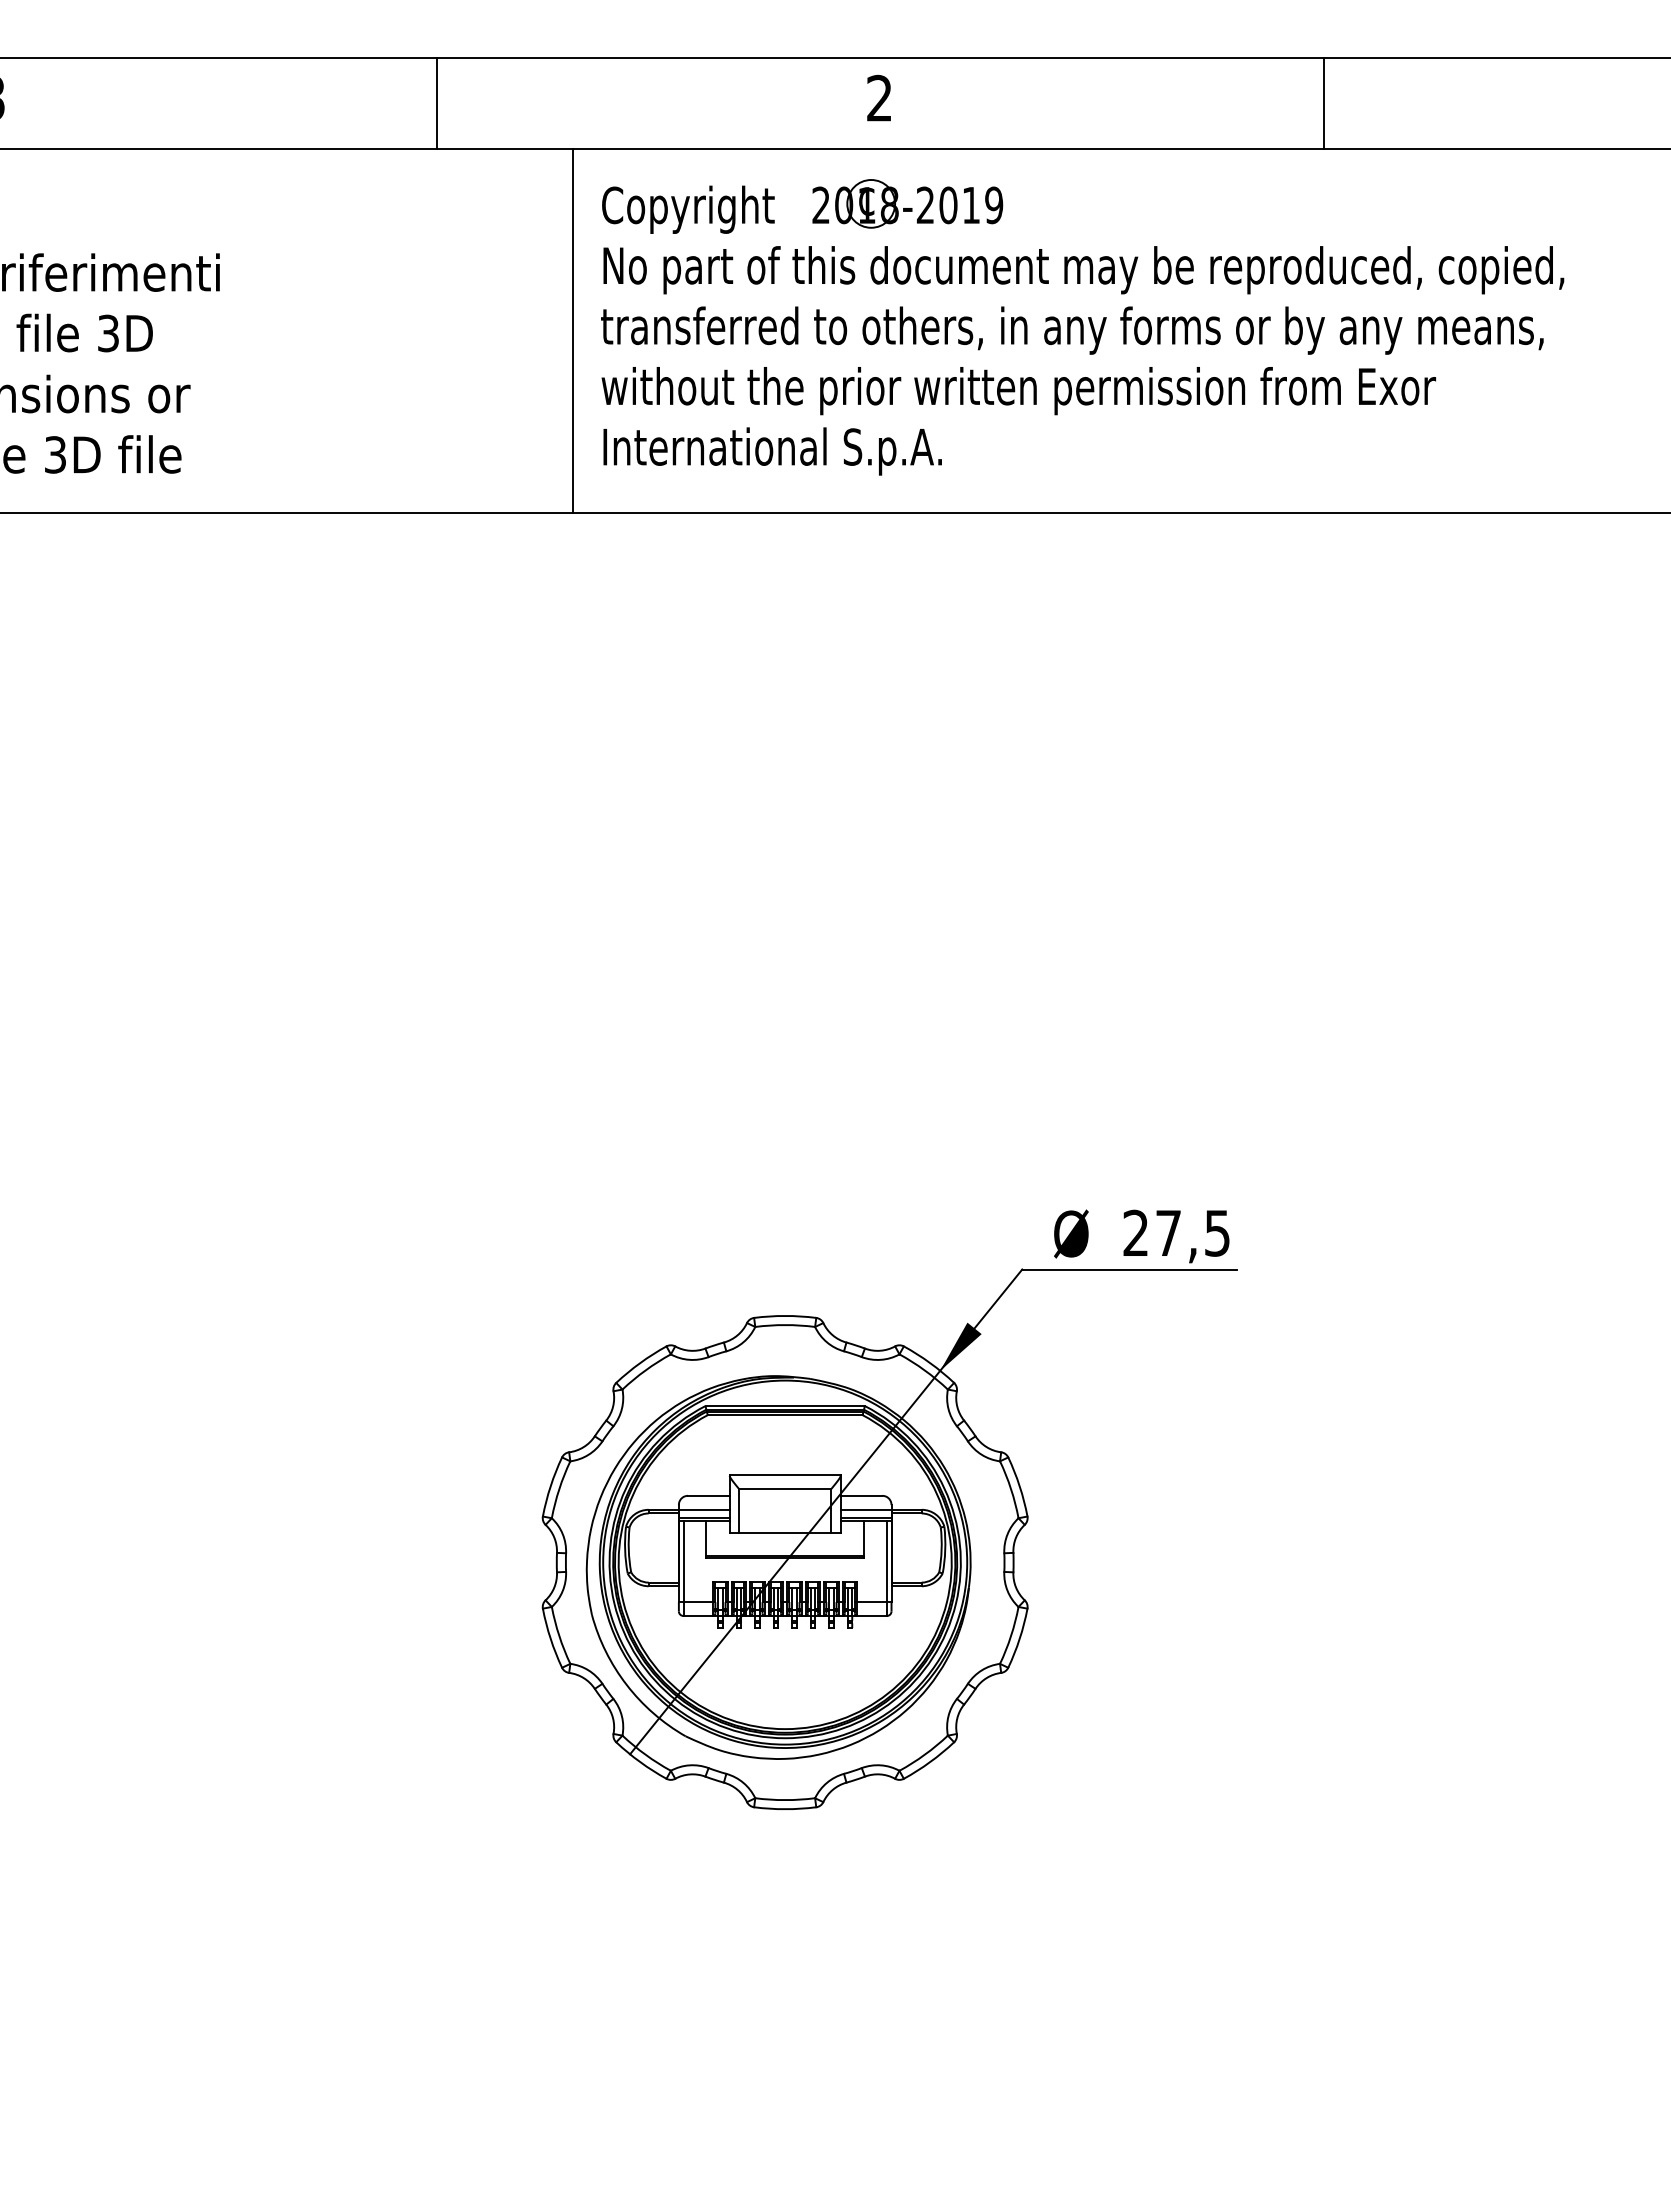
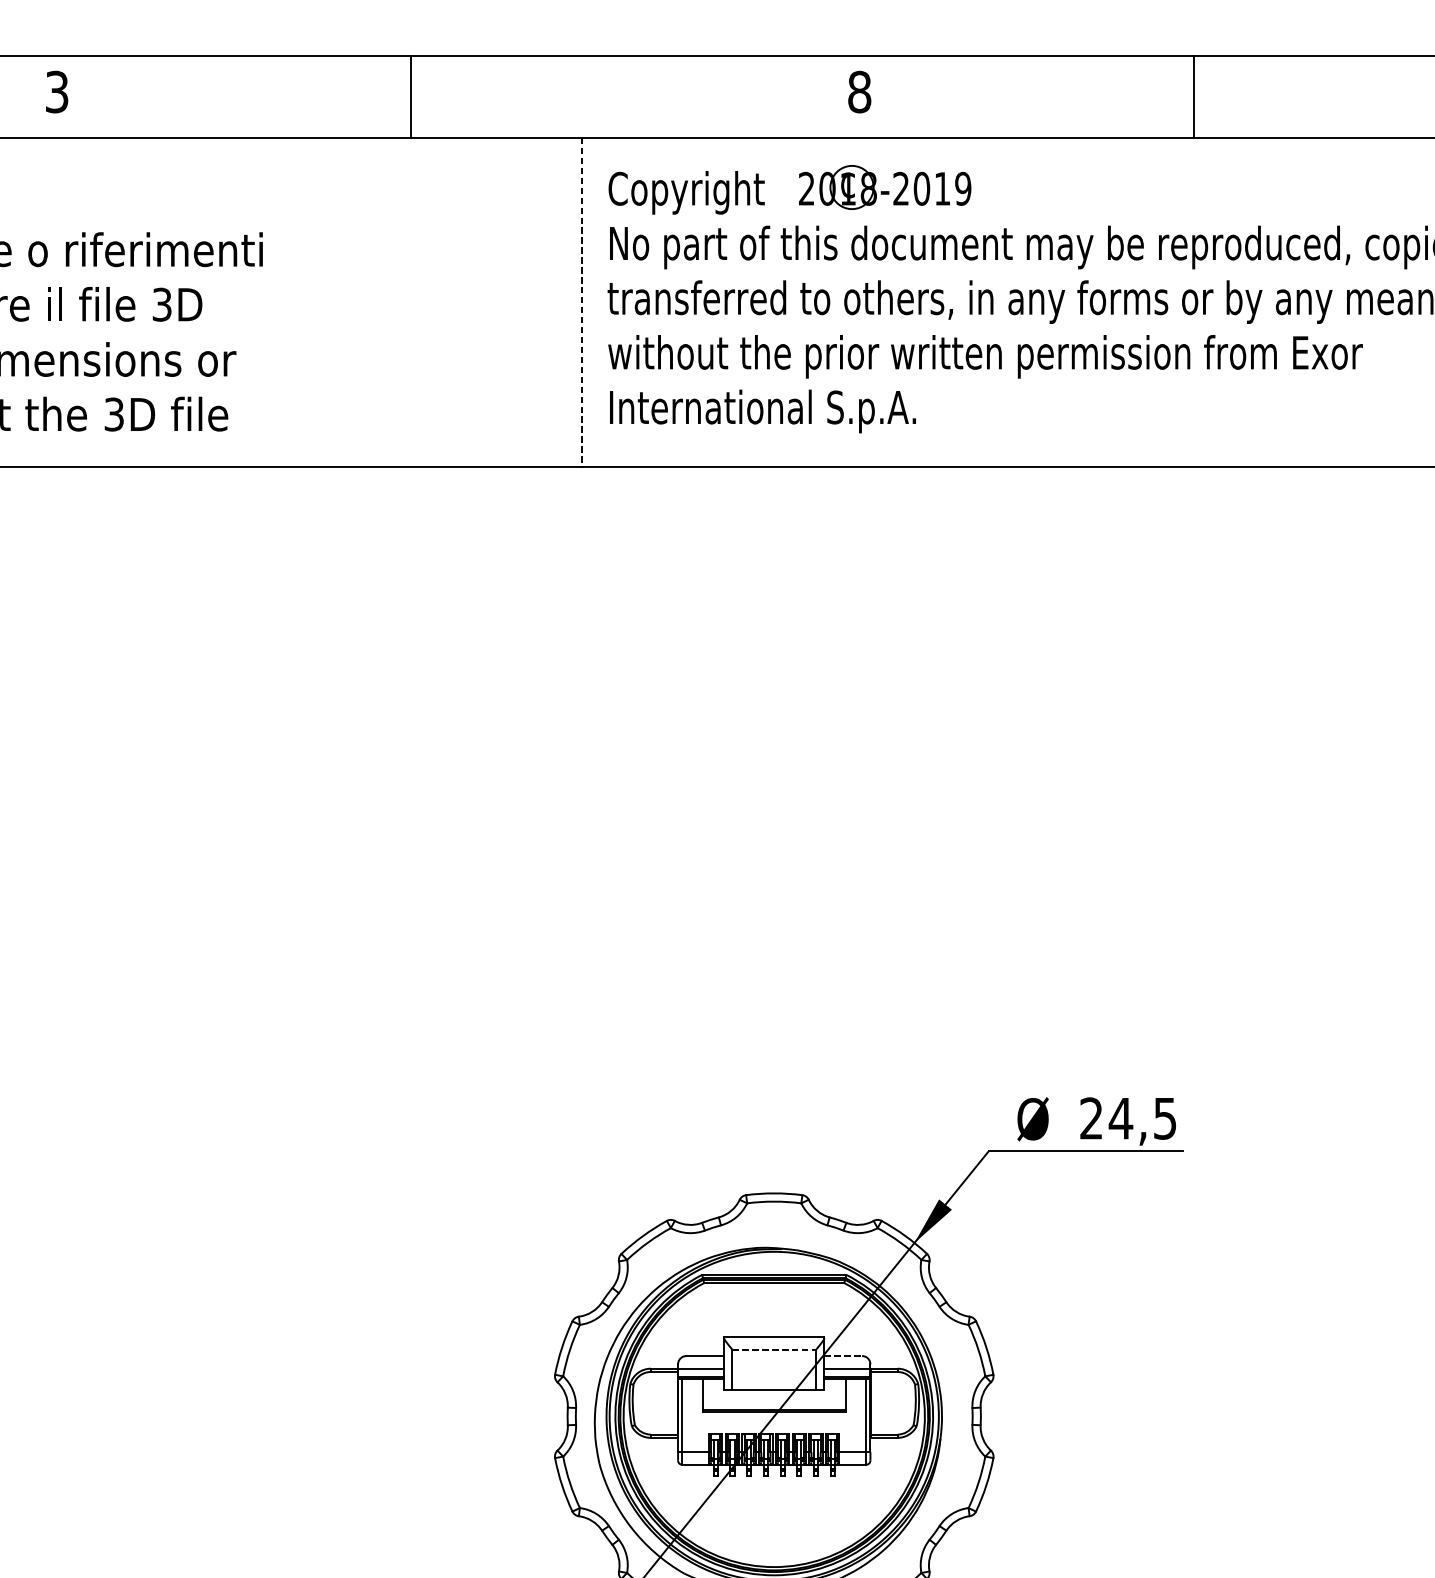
text: (879, 97) -> (859, 91), 2 -> 8
line: (436, 103) -> (410, 96), moved
line: (1323, 103) -> (1193, 96), moved
line: (573, 331) -> (582, 302), solid -> dashed
text: (1168, 1232) -> (1120, 1117), 27,5 -> 24,5
line: (785, 1488) -> (774, 1349), solid -> dashed
line: (861, 1495) -> (843, 1355), solid -> dashed

